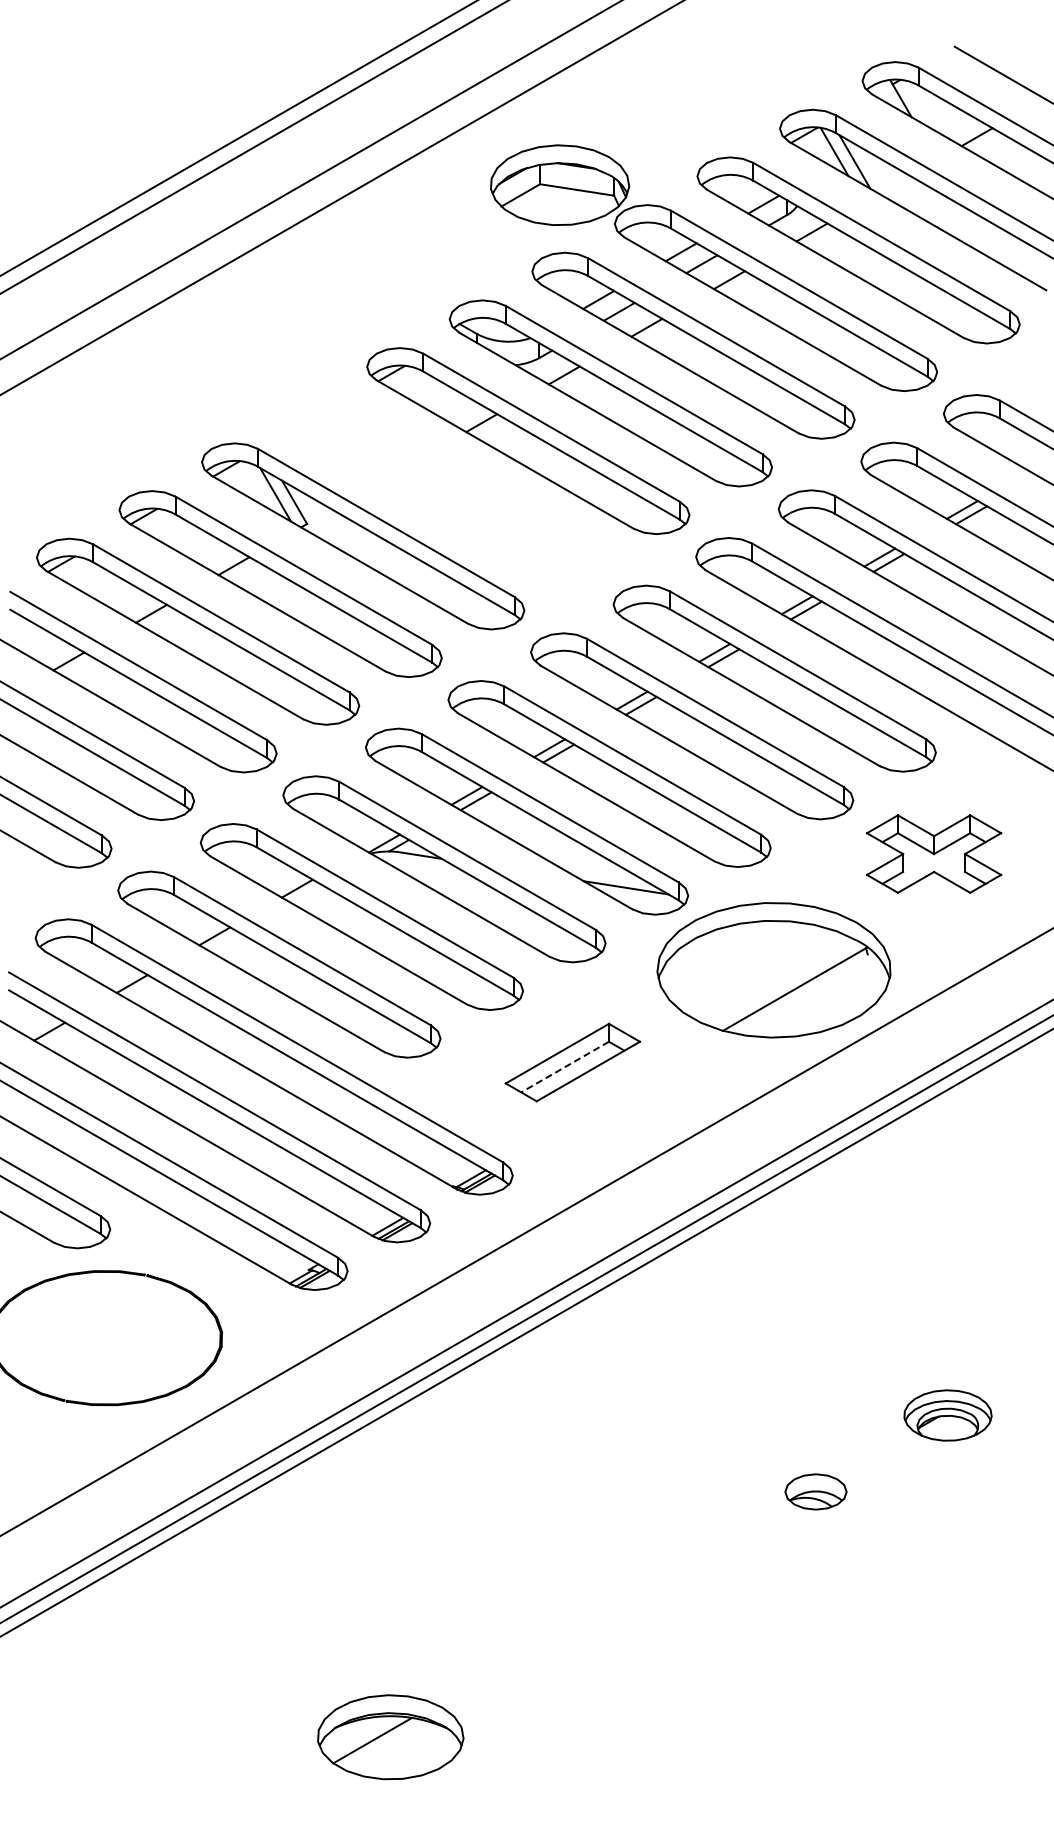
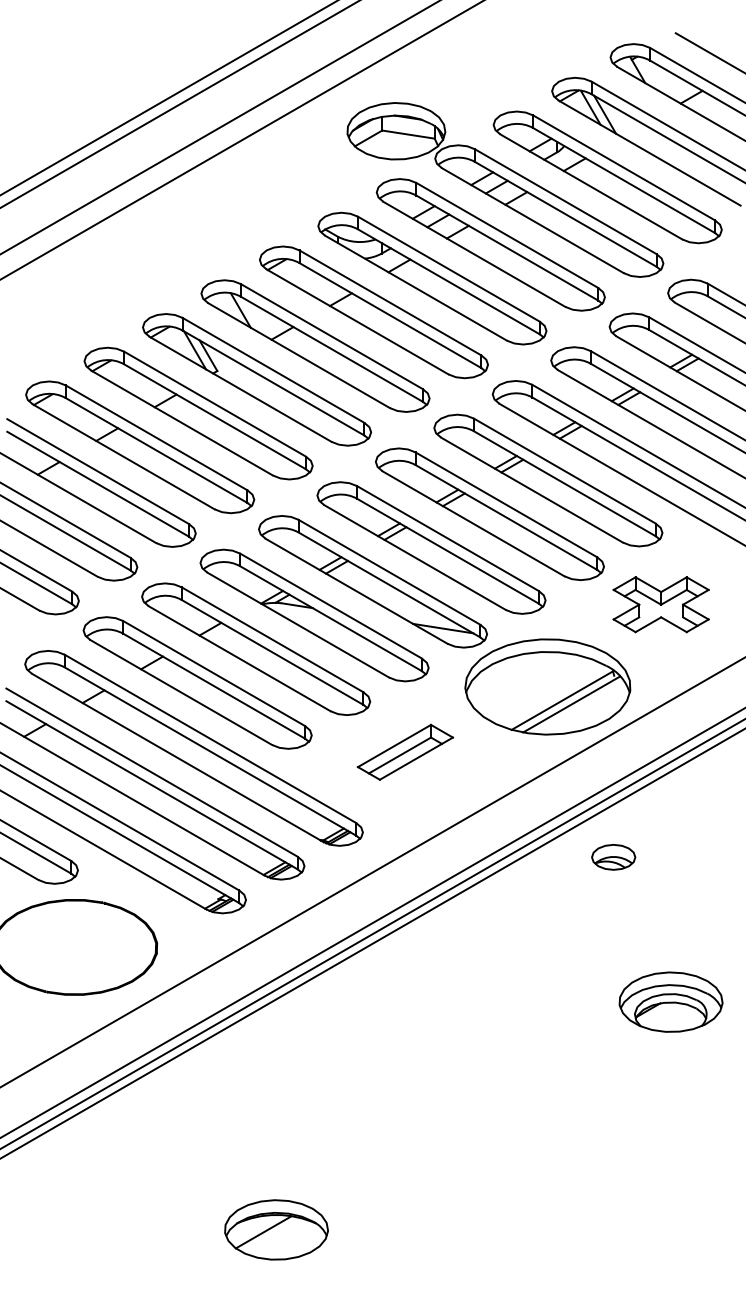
part: (445, 488) -> (315, 345), added
line: (807, 994) -> (571, 704), added
line: (565, 1067) -> (400, 755), dashed -> solid
part: (947, 1415) -> (670, 1002), size x1.67
part: (815, 1491) -> (613, 857), moved

